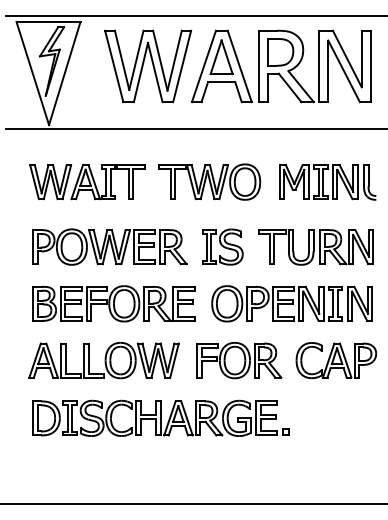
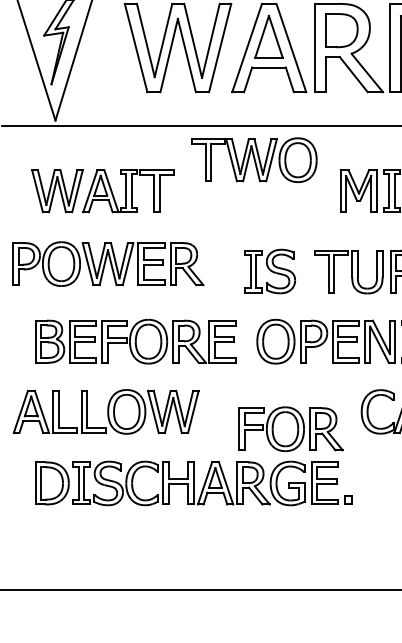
part: (209, 181) -> (253, 159), moved
part: (109, 246) -> (107, 263), moved
part: (103, 360) -> (105, 411), moved
part: (239, 360) -> (291, 429), moved

